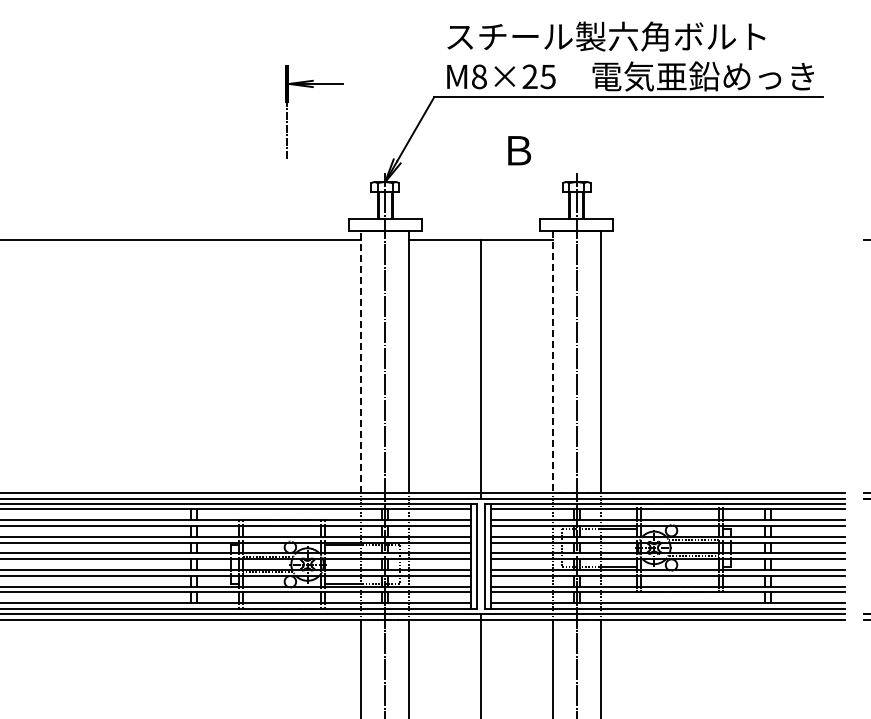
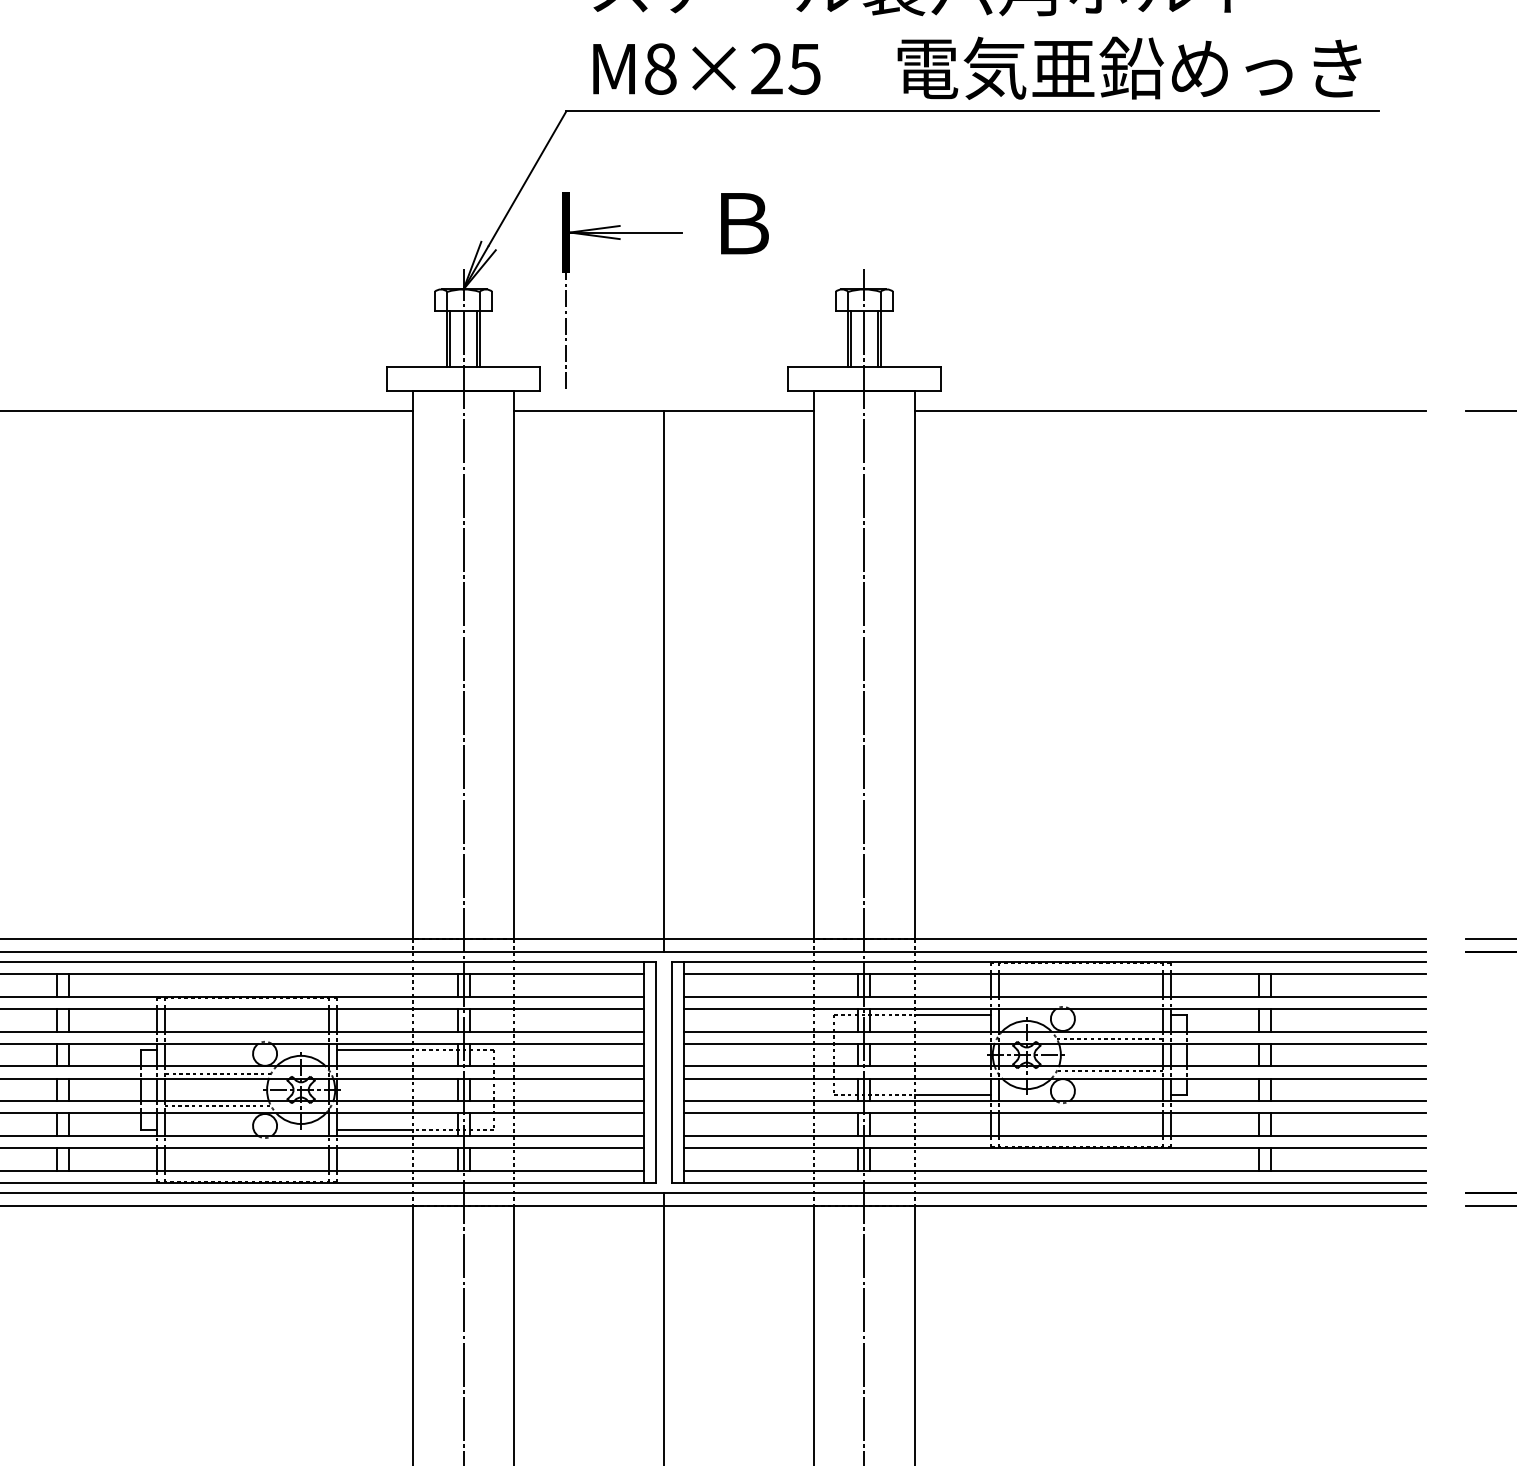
part: (313, 87) -> (621, 239), moved
line: (722, 240) -> (1169, 411), added
line: (361, 361) -> (413, 664), dashed -> solid
line: (552, 362) -> (813, 666), dashed -> solid

